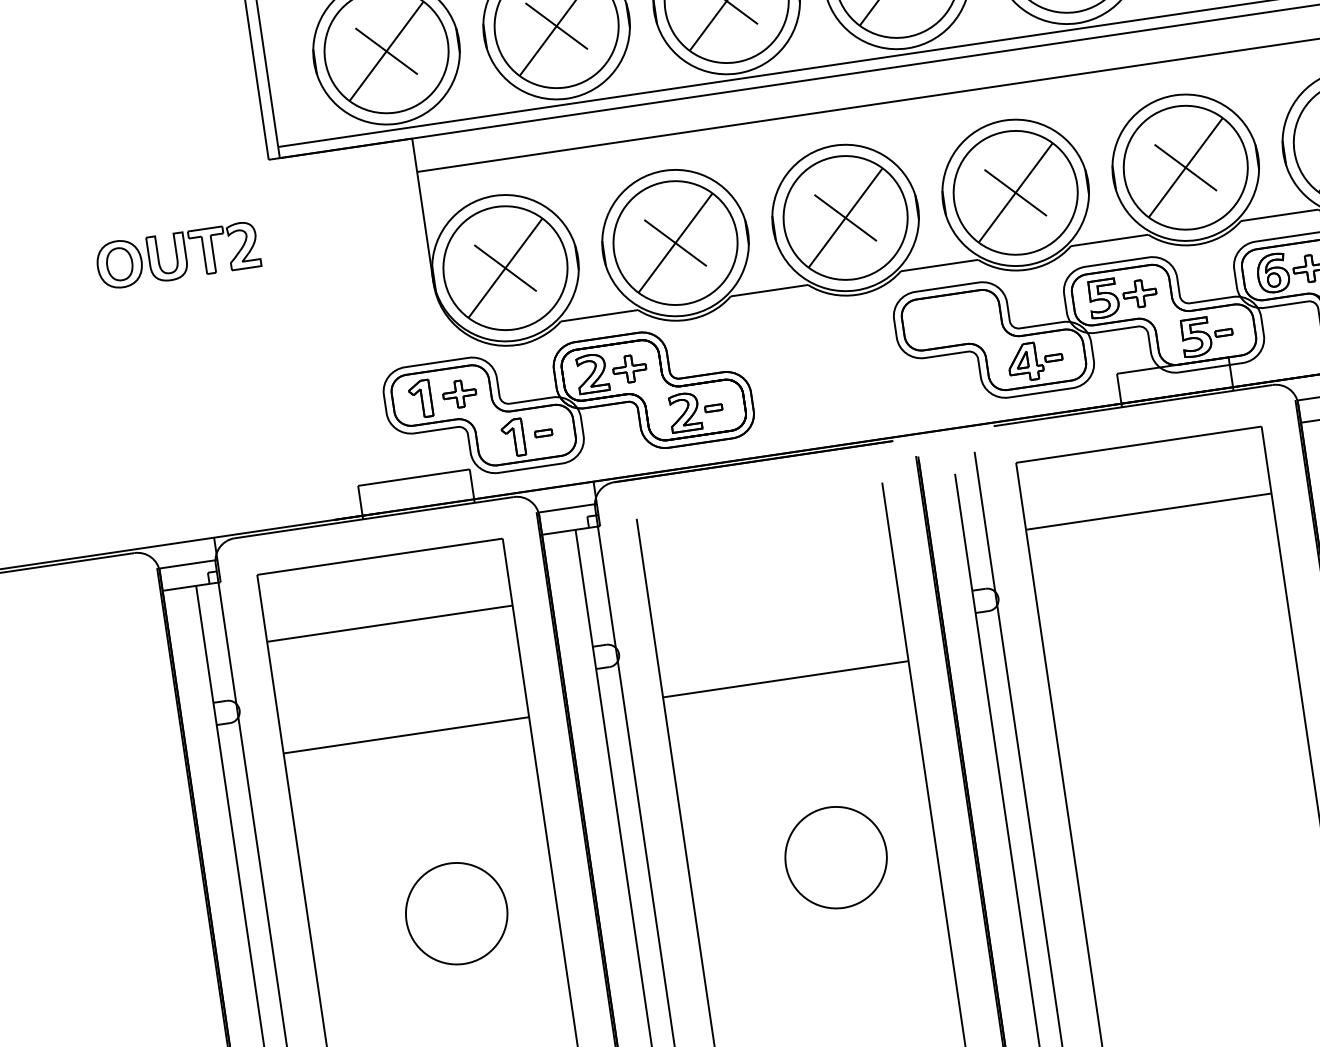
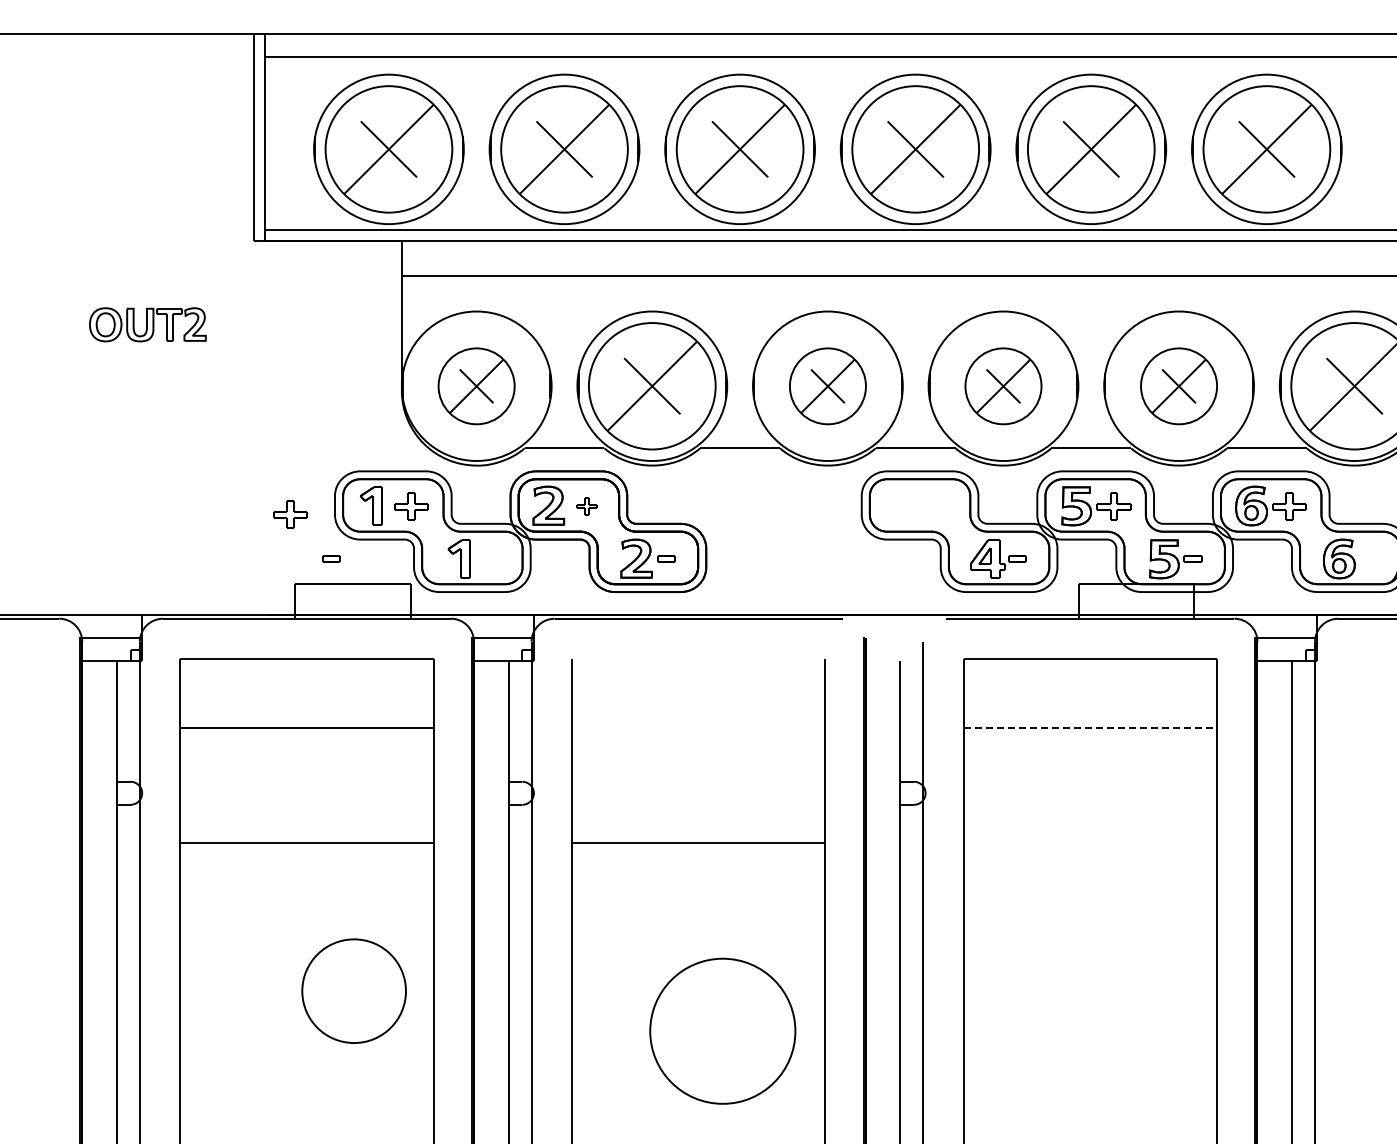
part: (1185, 168) -> (1178, 386), size x0.6
part: (1015, 193) -> (1003, 386), size x0.6
part: (845, 218) -> (827, 386), size x0.6
part: (177, 255) -> (147, 324), size x0.7
part: (505, 268) -> (476, 386), size x0.6
part: (629, 368) -> (587, 506), size x0.6
part: (343, 419) -> (290, 514), added
part: (543, 433) -> (331, 558), moved
line: (1148, 511) -> (1090, 728), solid -> dashed
part: (835, 857) -> (722, 1030), size x1.4
part: (455, 913) -> (353, 990), moved

